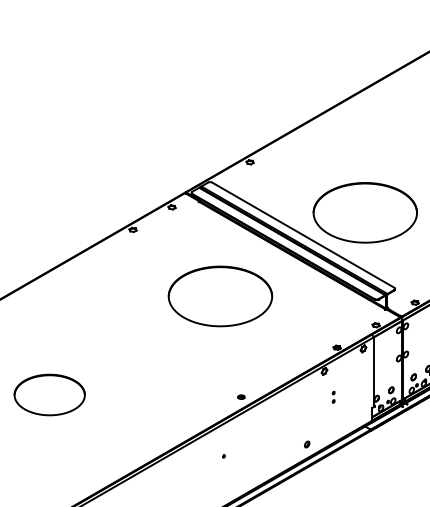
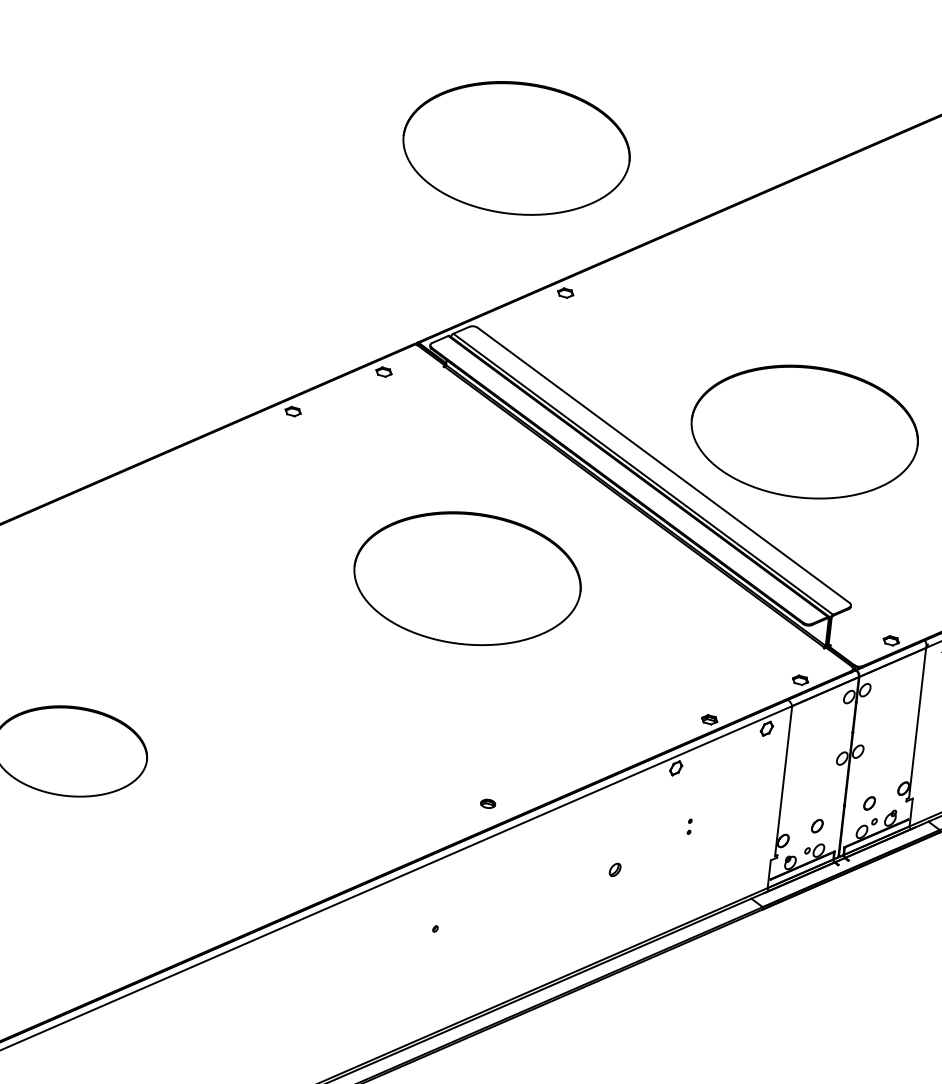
part: (220, 99) -> (516, 148), added
part: (333, 396) -> (689, 825), size x0.6
part: (307, 444) -> (615, 869), moved

